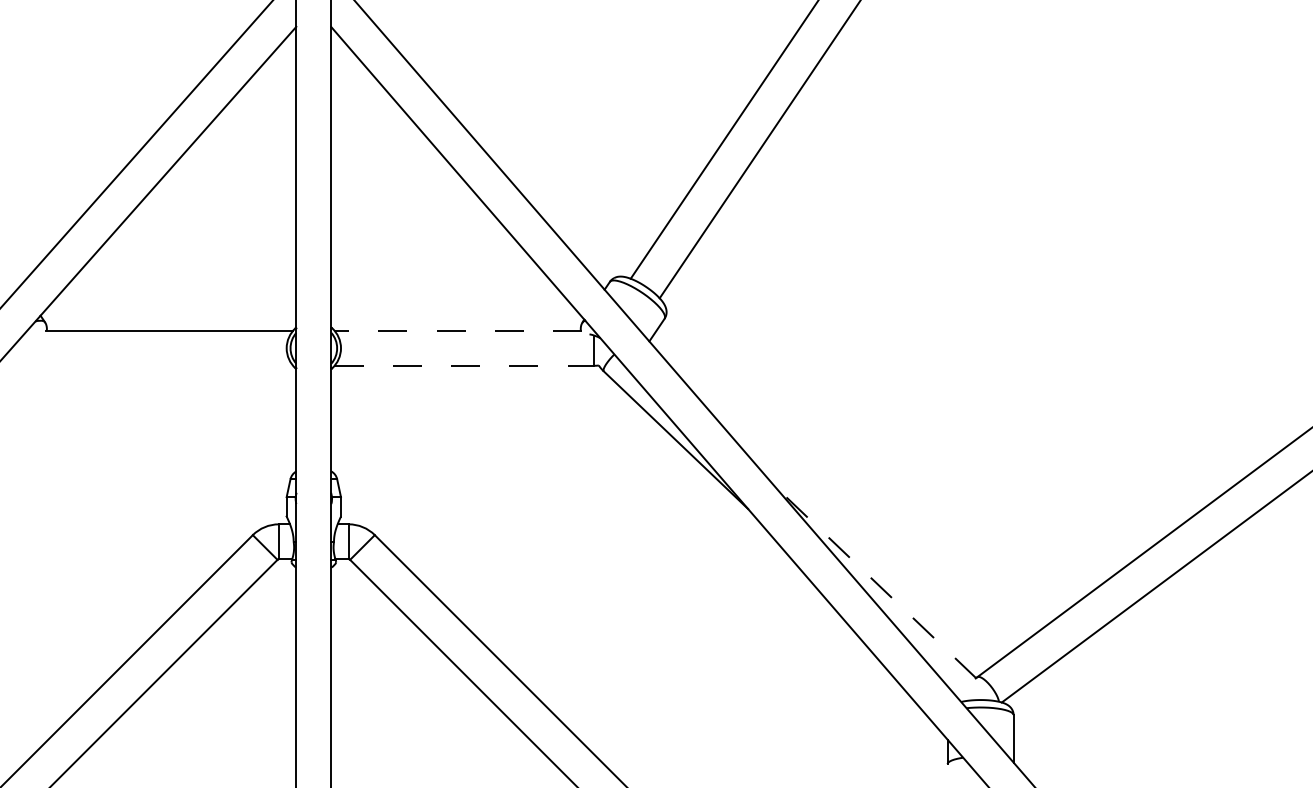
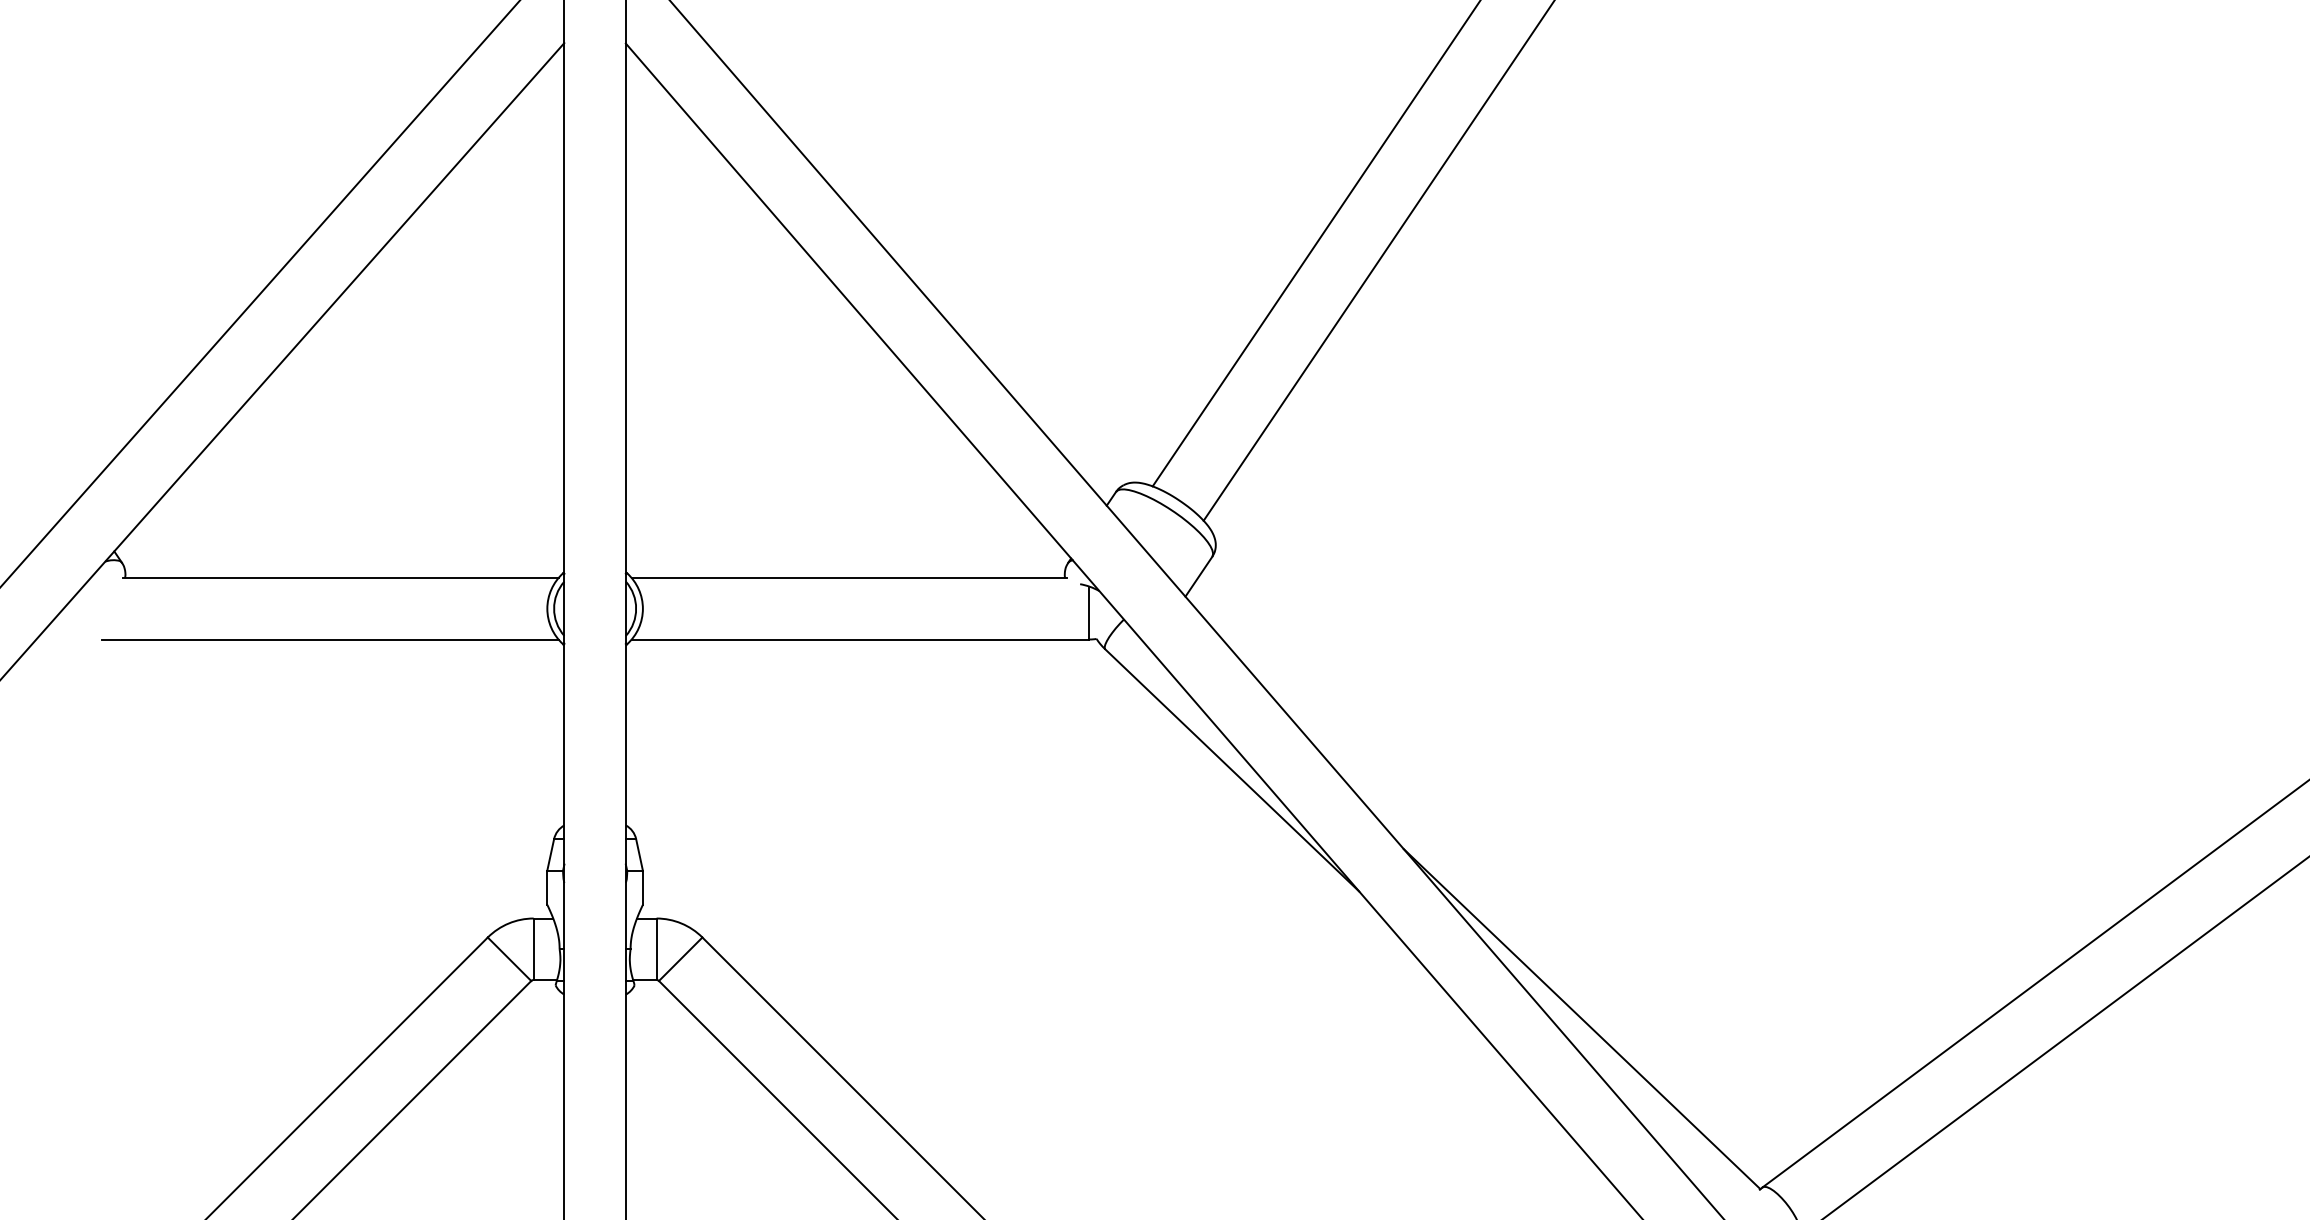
line: (458, 330) -> (849, 577), dashed -> solid
line: (163, 365) -> (330, 639), added
line: (464, 365) -> (860, 639), dashed -> solid
line: (874, 581) -> (1581, 1019), dashed -> solid

